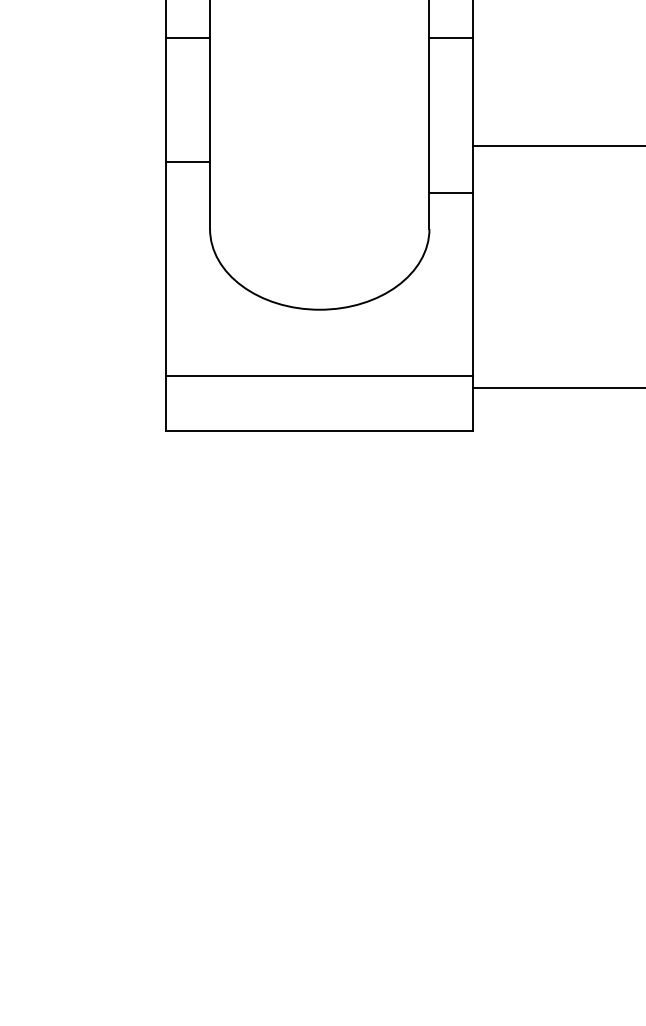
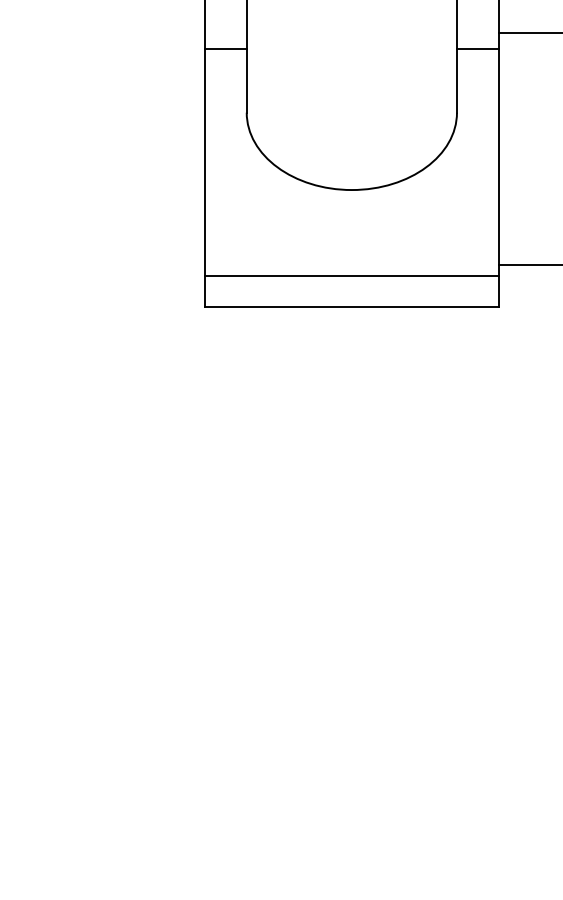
line: (451, 193) -> (478, 48), moved
line: (319, 376) -> (351, 276), moved

